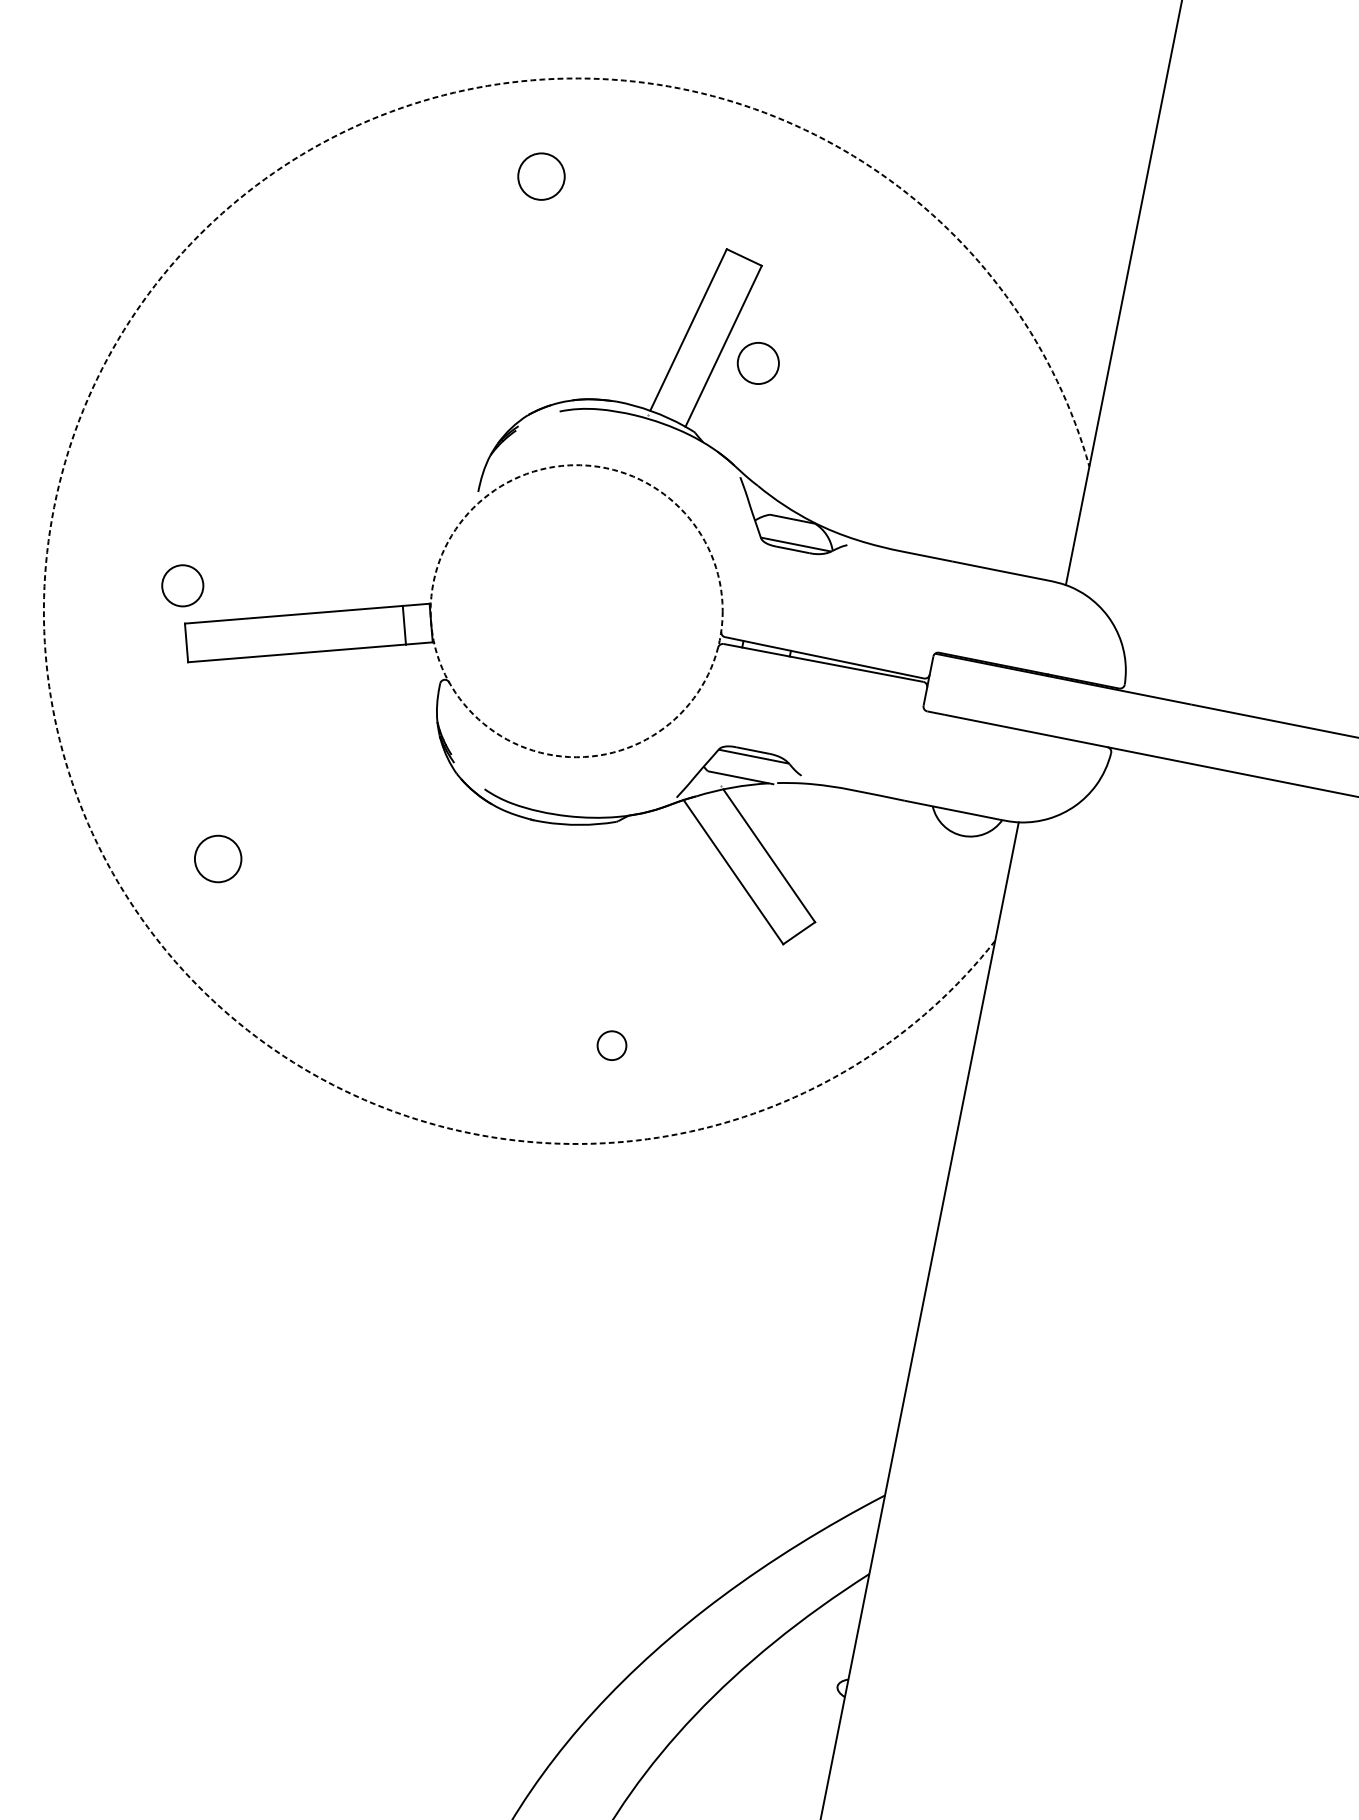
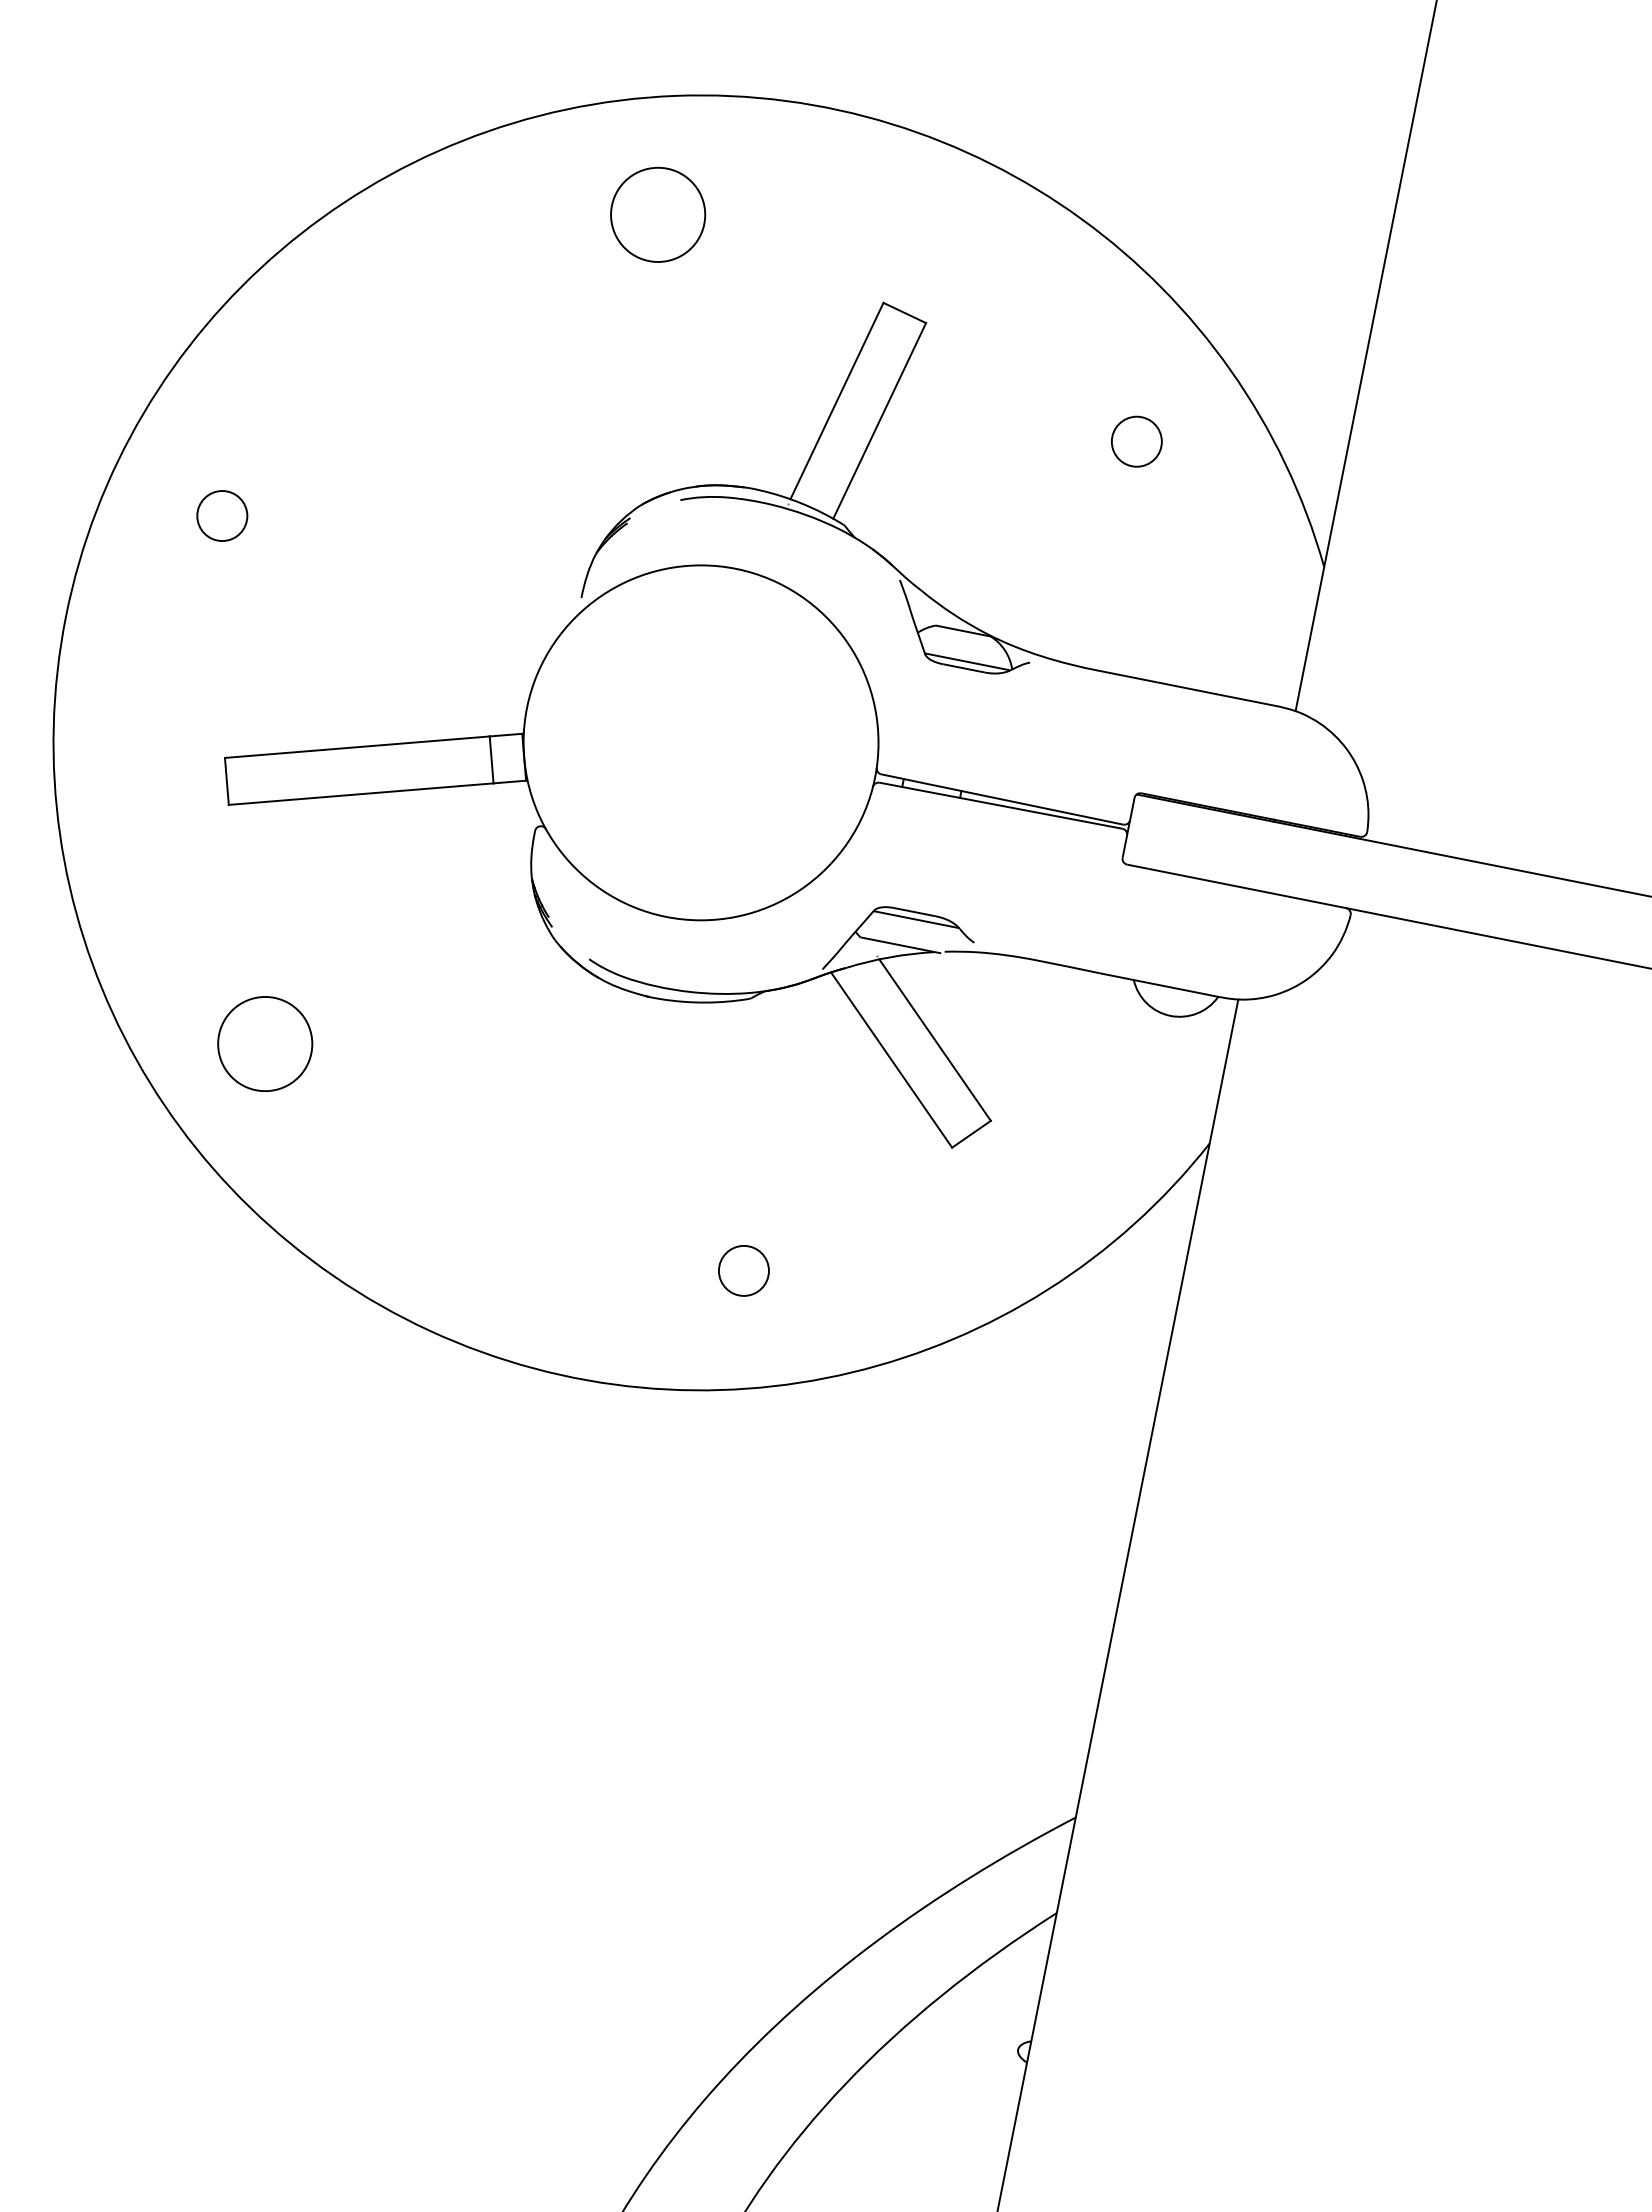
circle: (541, 176) -> (658, 214), size x1.67
circle: (758, 363) -> (1136, 441), moved
arc: (53, 507) -> (65, 616), dashed -> solid
circle: (182, 585) -> (222, 515), moved
circle: (576, 610) -> (700, 742), dashed -> solid
circle: (218, 858) -> (265, 1043), size x1.67
circle: (611, 1045) -> (743, 1270), size x1.43

